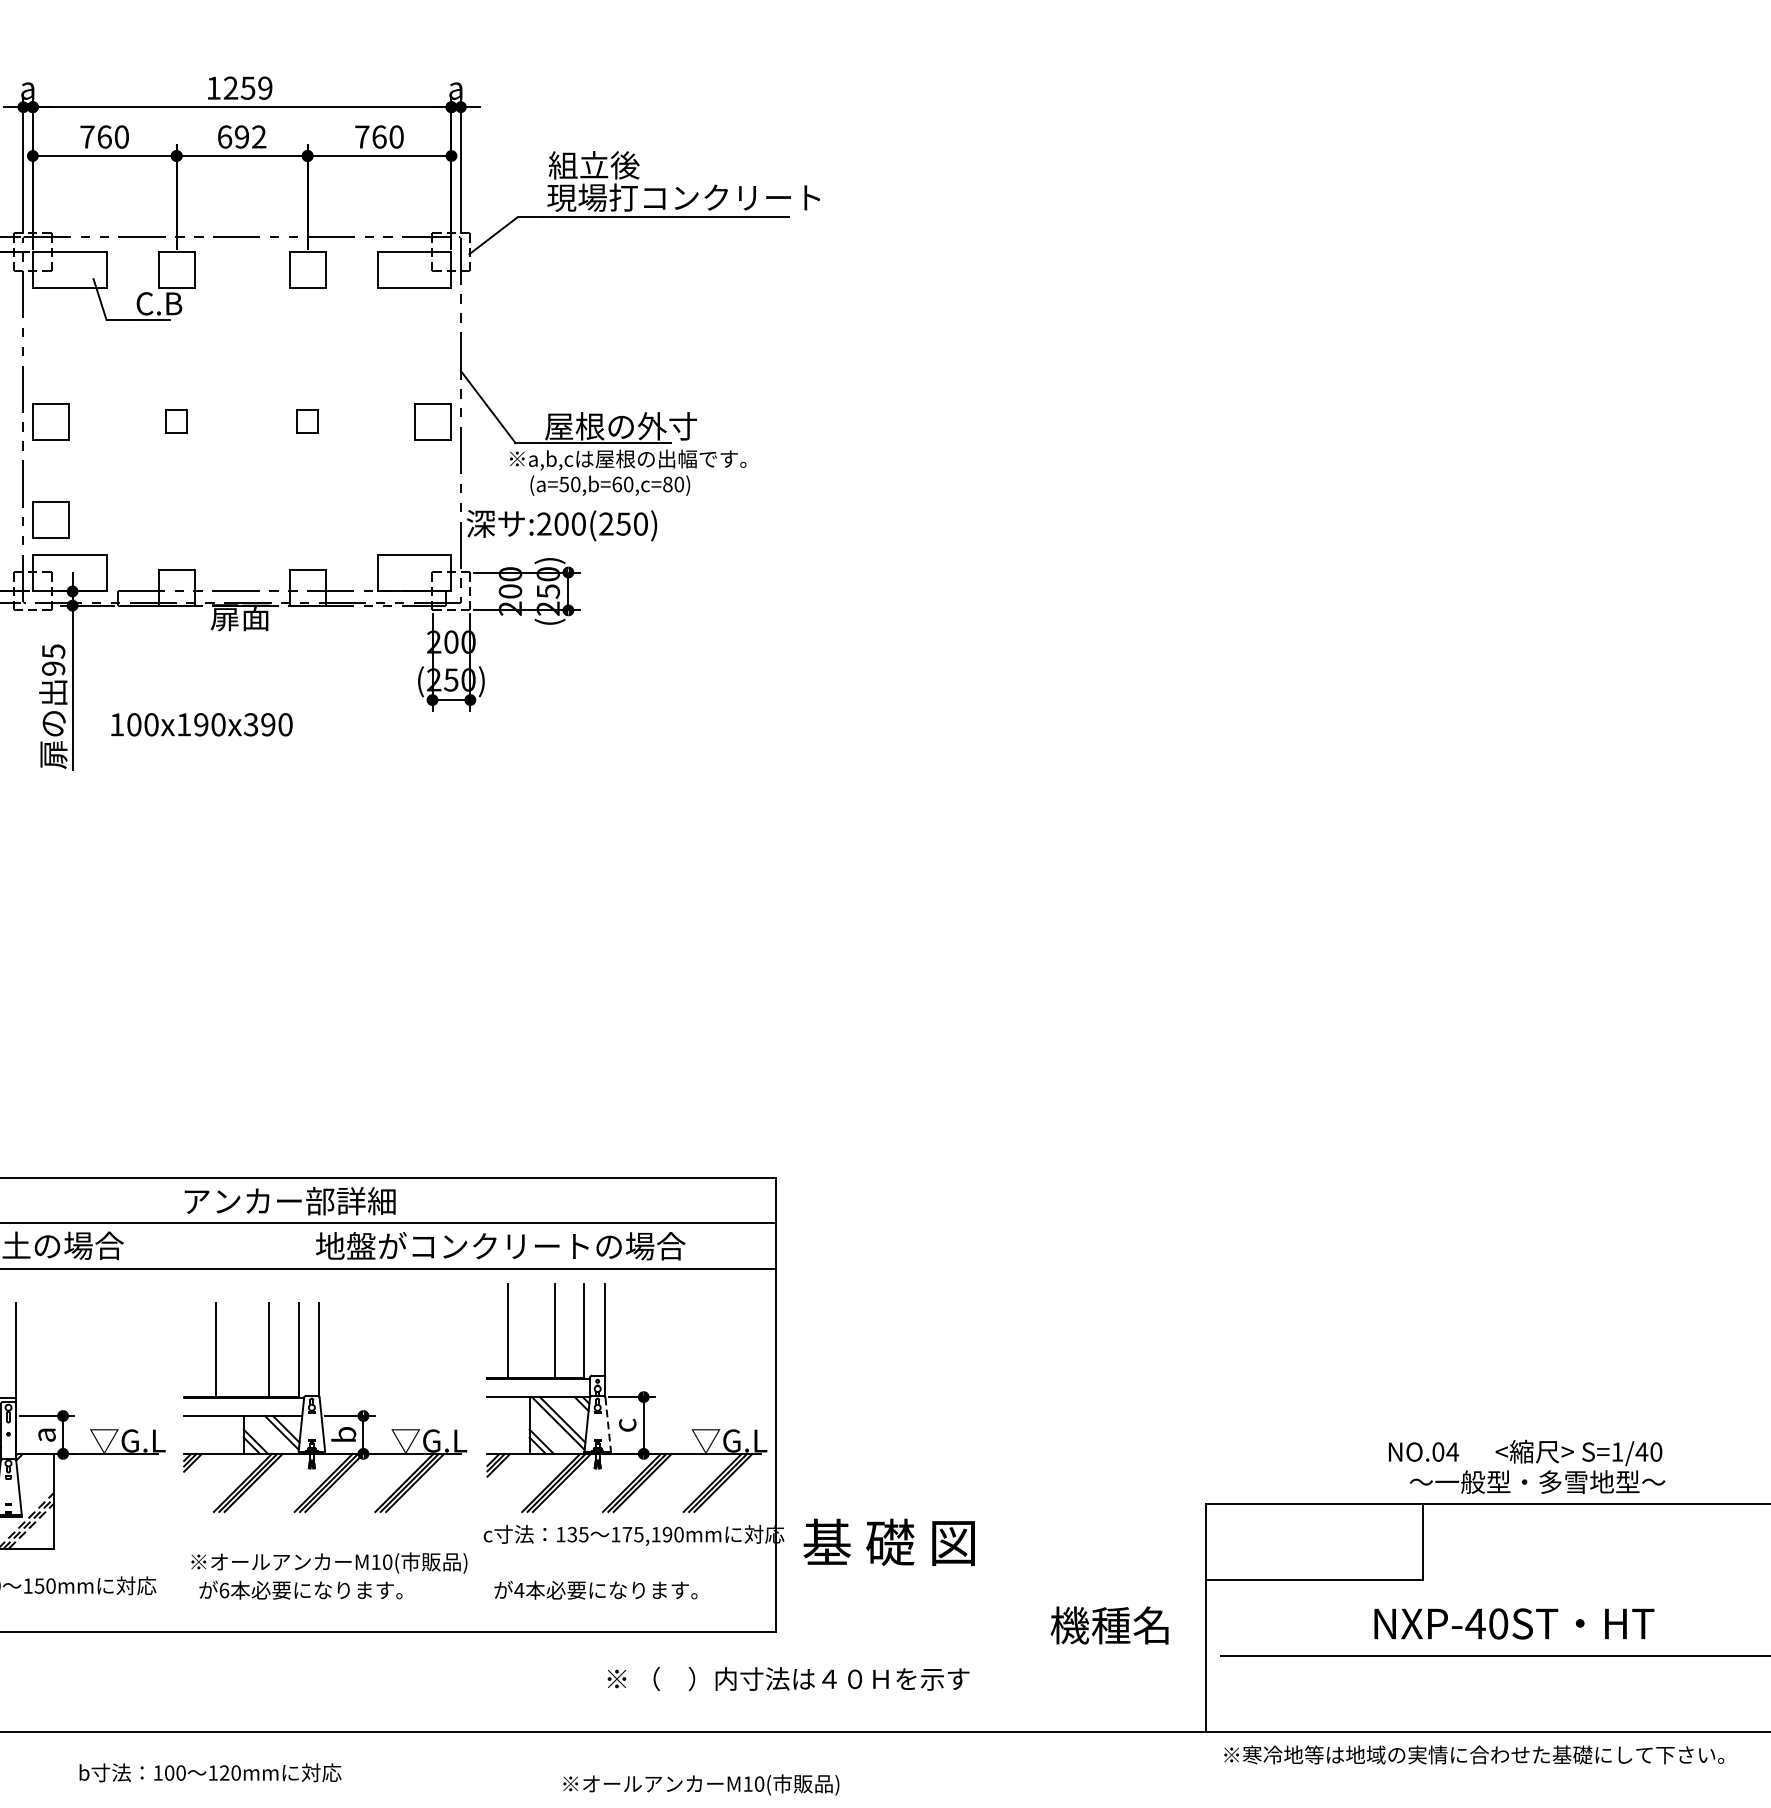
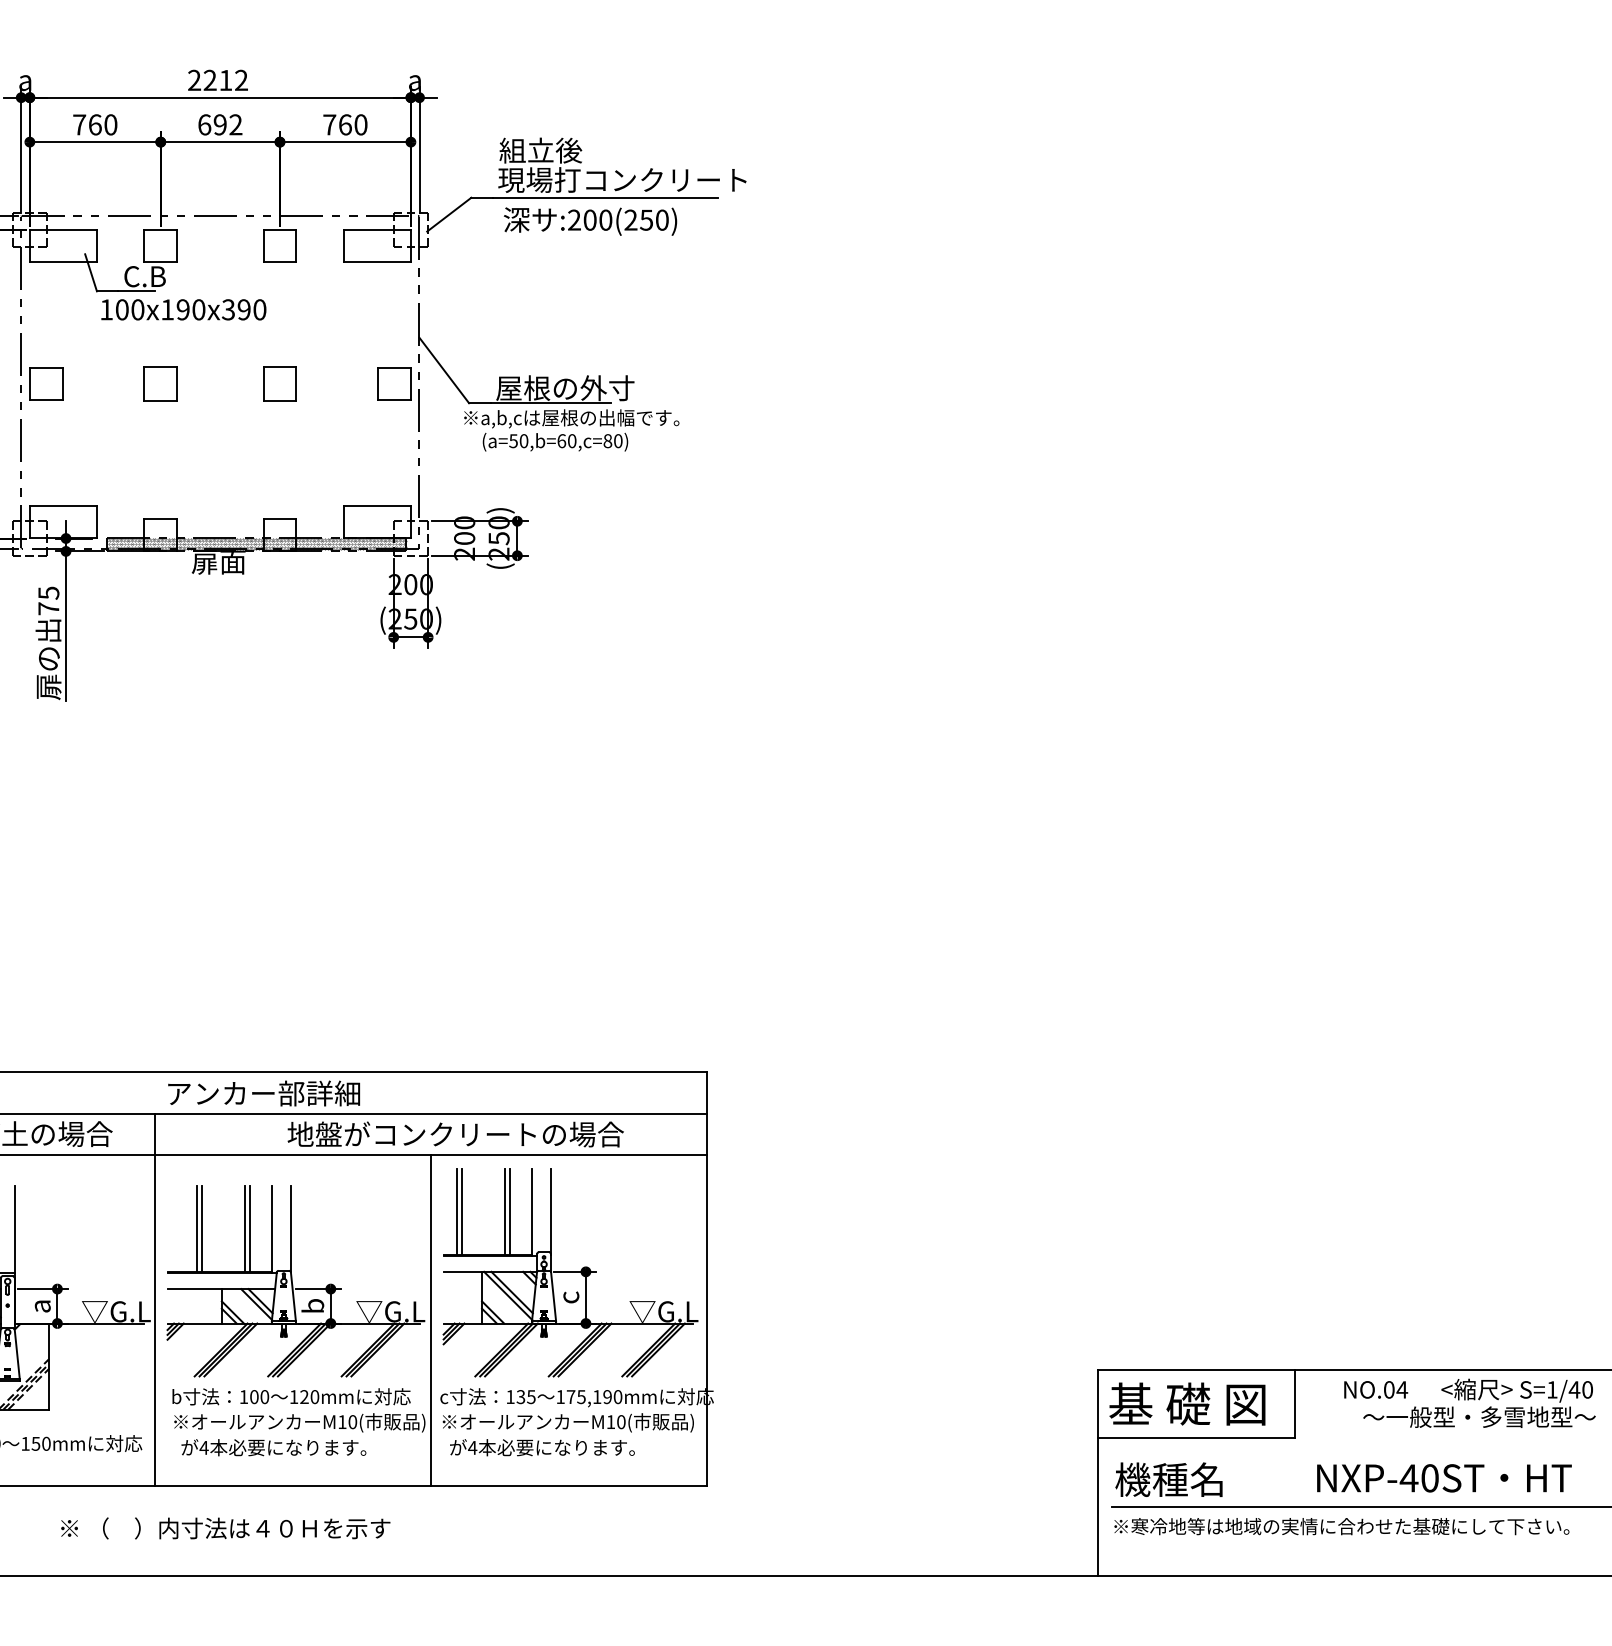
text: (238, 88) -> (217, 80), 1259 -> 2212
part: (176, 421) -> (160, 383), size x1.67
part: (307, 421) -> (279, 383), size x1.67
part: (51, 518) -> (46, 472), removed
text: (561, 525) -> (590, 221), moved
hatch: (281, 596) -> (256, 543), added
text: (53, 668) -> (48, 608), 95 -> 75
text: (201, 724) -> (183, 309), moved
line: (502, 1330) -> (457, 1211), added
line: (560, 1330) -> (510, 1211), added
line: (222, 1349) -> (202, 1228), added
line: (275, 1349) -> (250, 1228), added
line: (608, 1424) -> (553, 1296), dashed -> solid
line: (170, 1427) -> (155, 1299), added
line: (474, 1449) -> (431, 1319), added
text: (1526, 1465) -> (1469, 1402), moved
text: (889, 1541) -> (1187, 1403), moved
text: (223, 1590) -> (203, 1447), 6 -> 4
text: (1514, 1624) -> (1444, 1478), moved
text: (1109, 1625) -> (1168, 1479), moved
text: (788, 1679) -> (225, 1528), moved
text: (1473, 1754) -> (1341, 1526), moved
text: (210, 1772) -> (291, 1396), moved
text: (700, 1784) -> (567, 1422), moved

